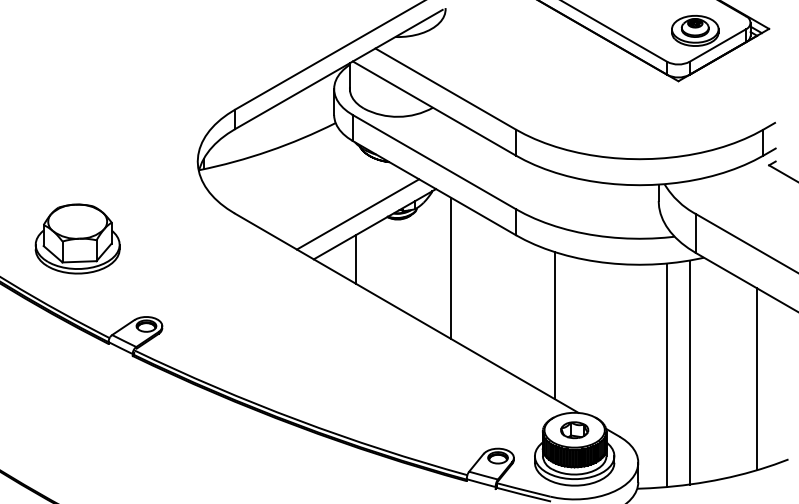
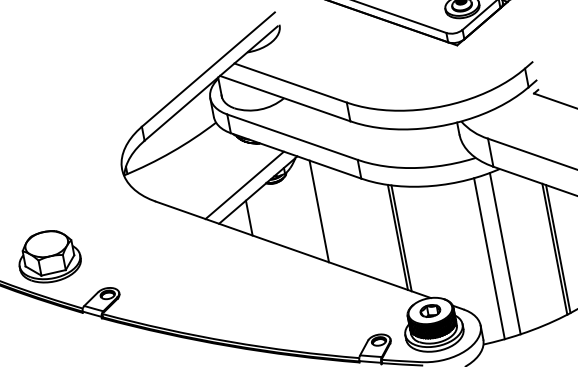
part: (77, 238) -> (48, 256), moved
line: (549, 323) -> (397, 237), added
line: (761, 379) -> (557, 248), added

